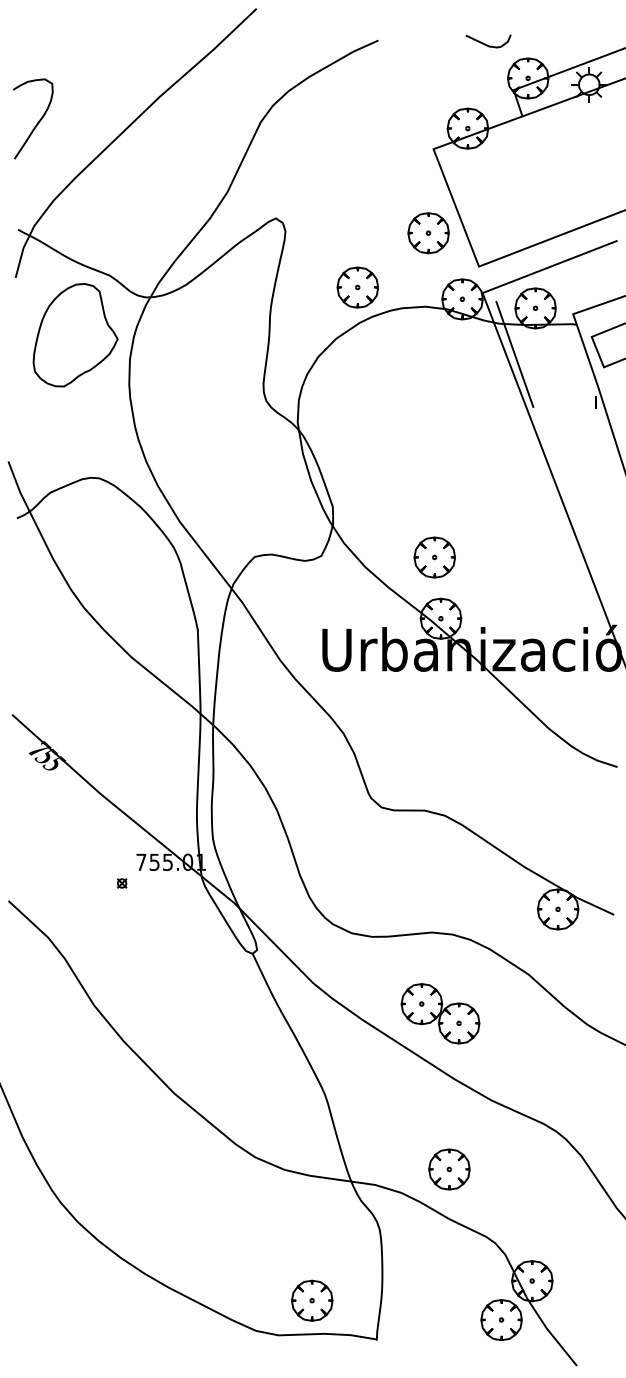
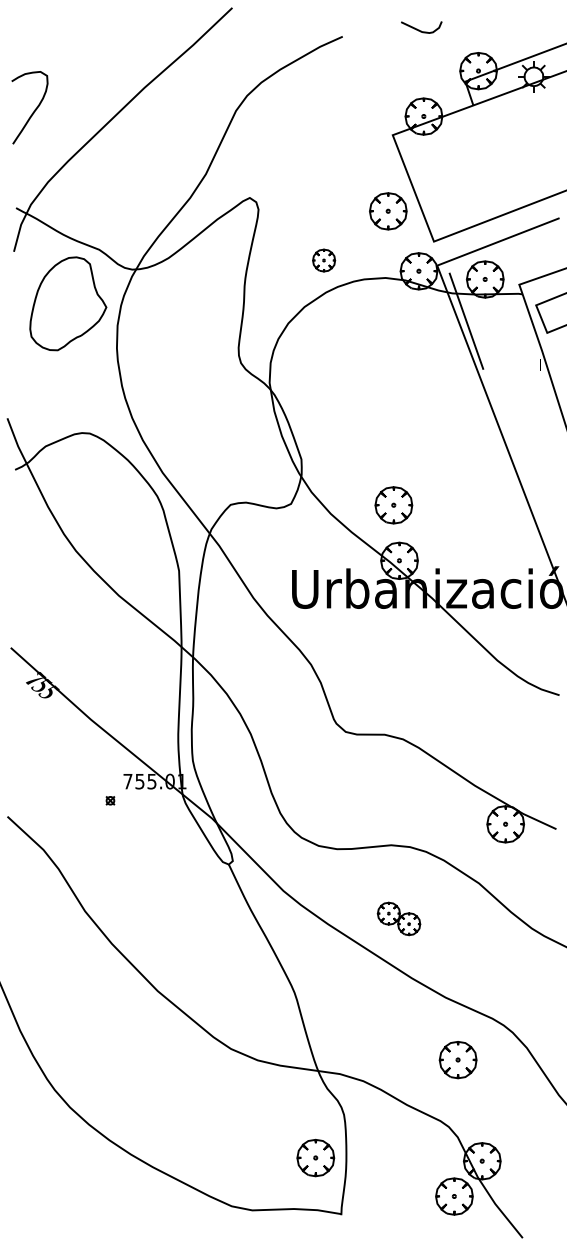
curve: (486, 43) -> (419, 29), moved
part: (357, 287) -> (323, 260), size x0.6
part: (439, 1013) -> (398, 918), size x0.6
part: (448, 1169) -> (457, 1060), moved
part: (311, 1300) -> (315, 1157), moved

